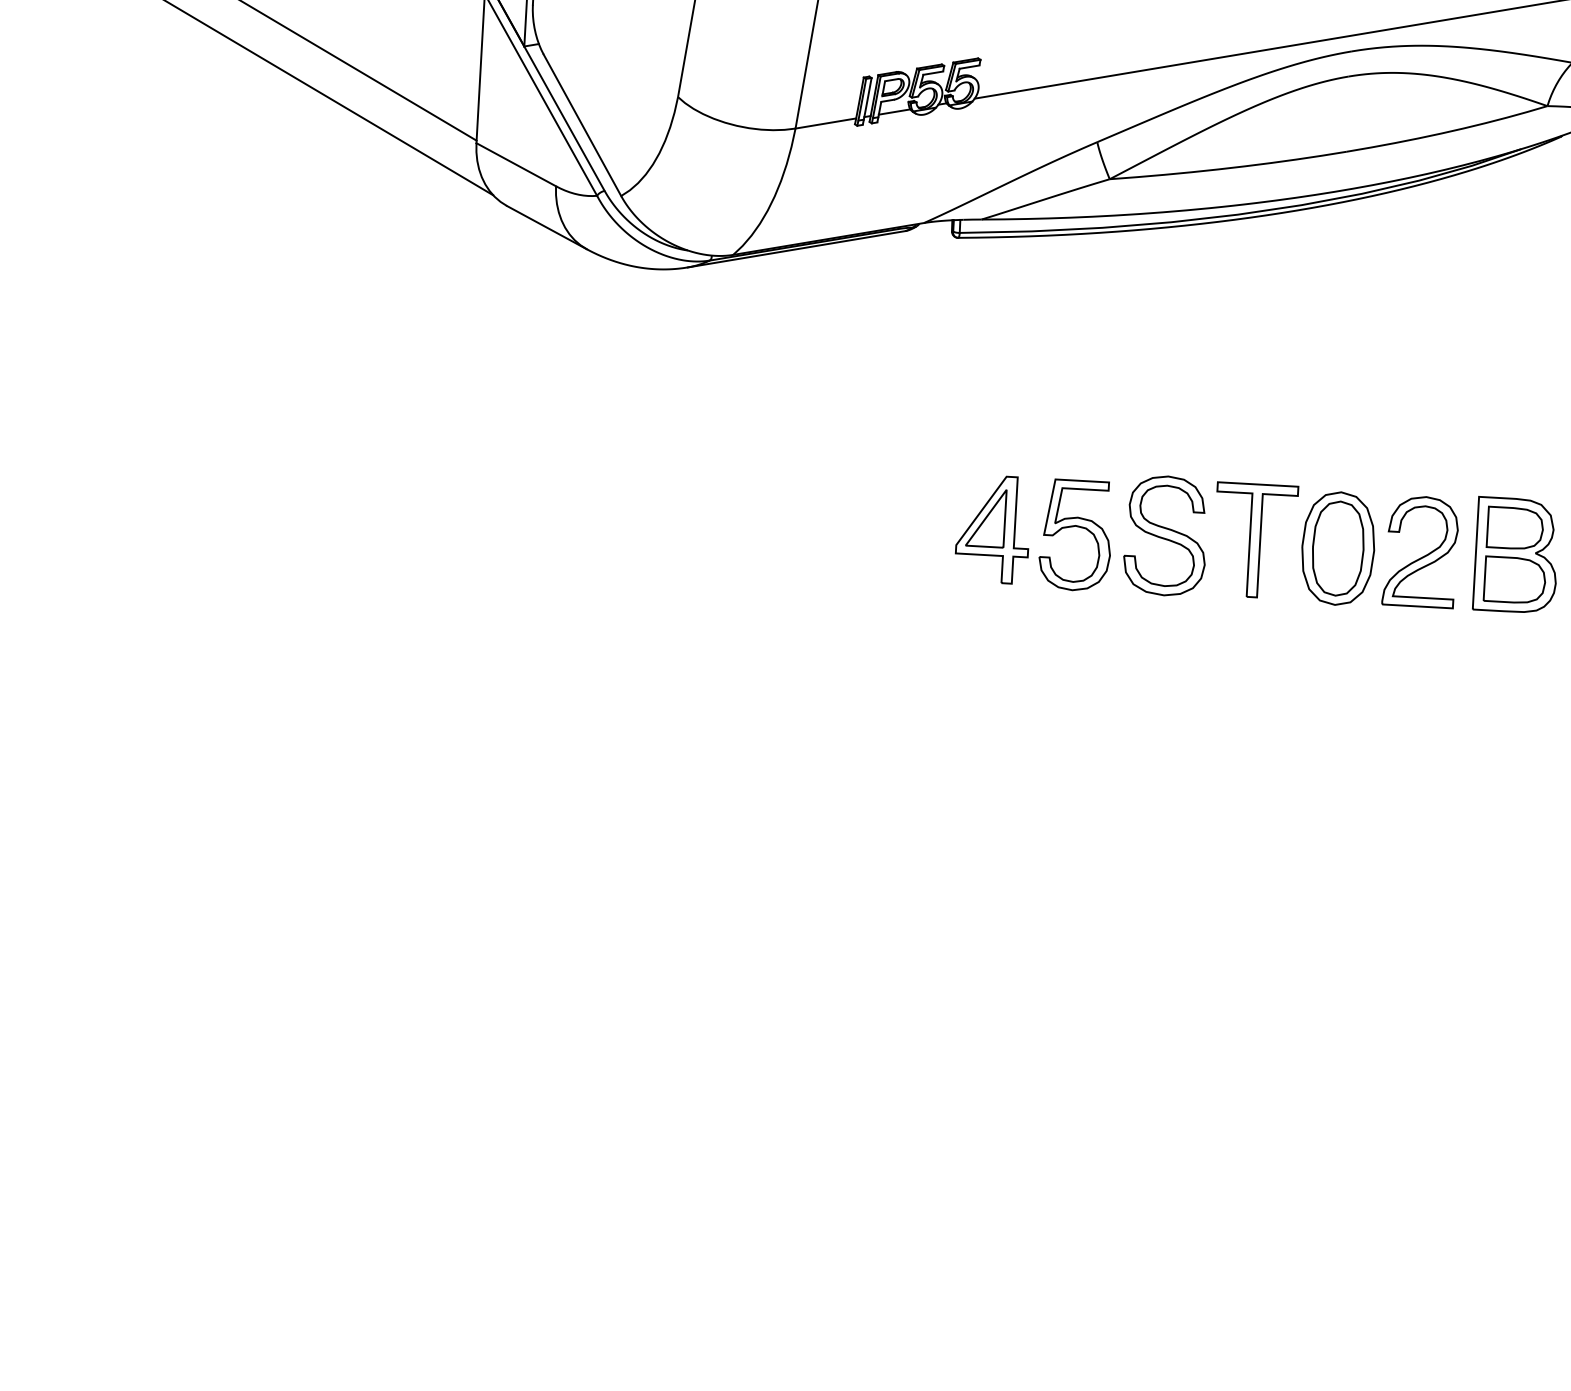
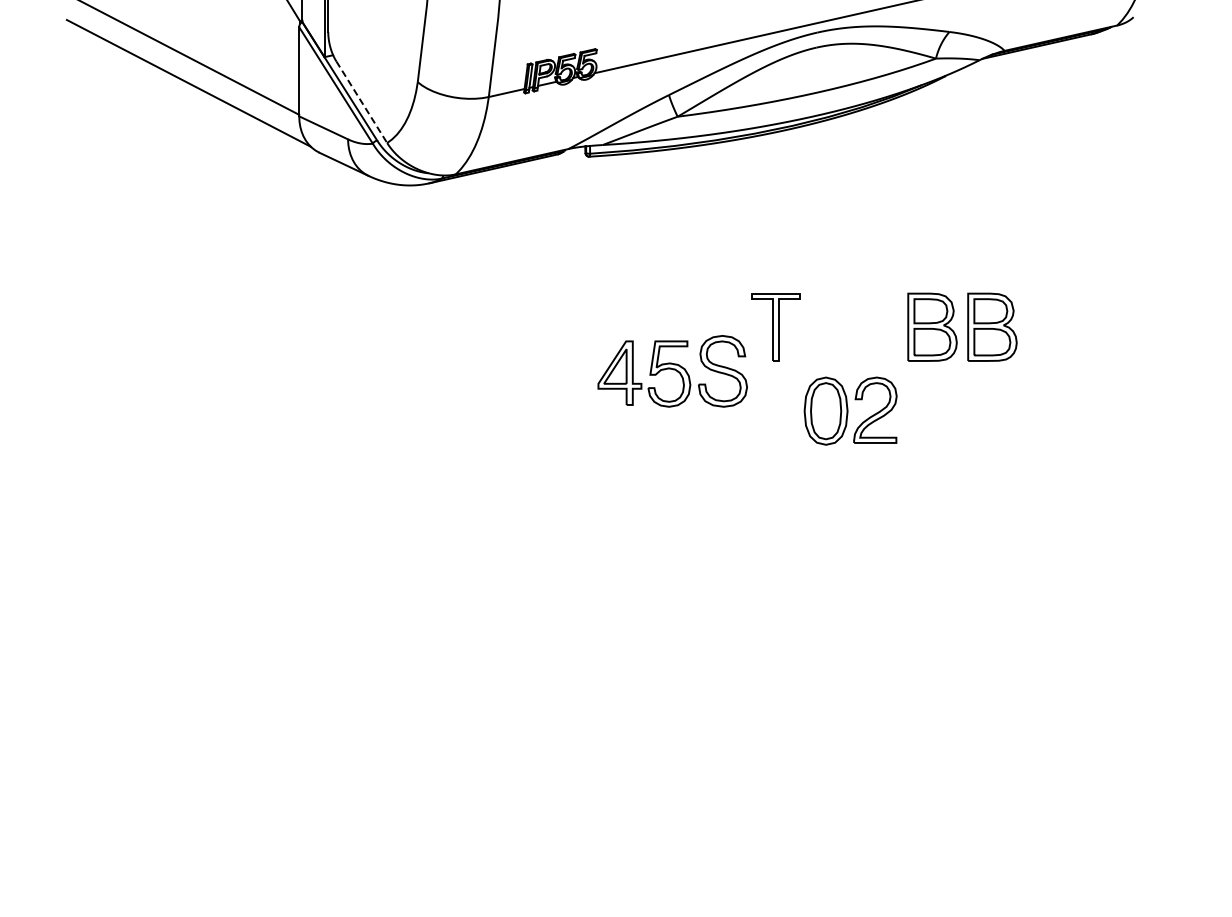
line: (583, 125) -> (362, 102), solid -> dashed
part: (1081, 531) -> (672, 371), moved
part: (1379, 549) -> (850, 410), moved

